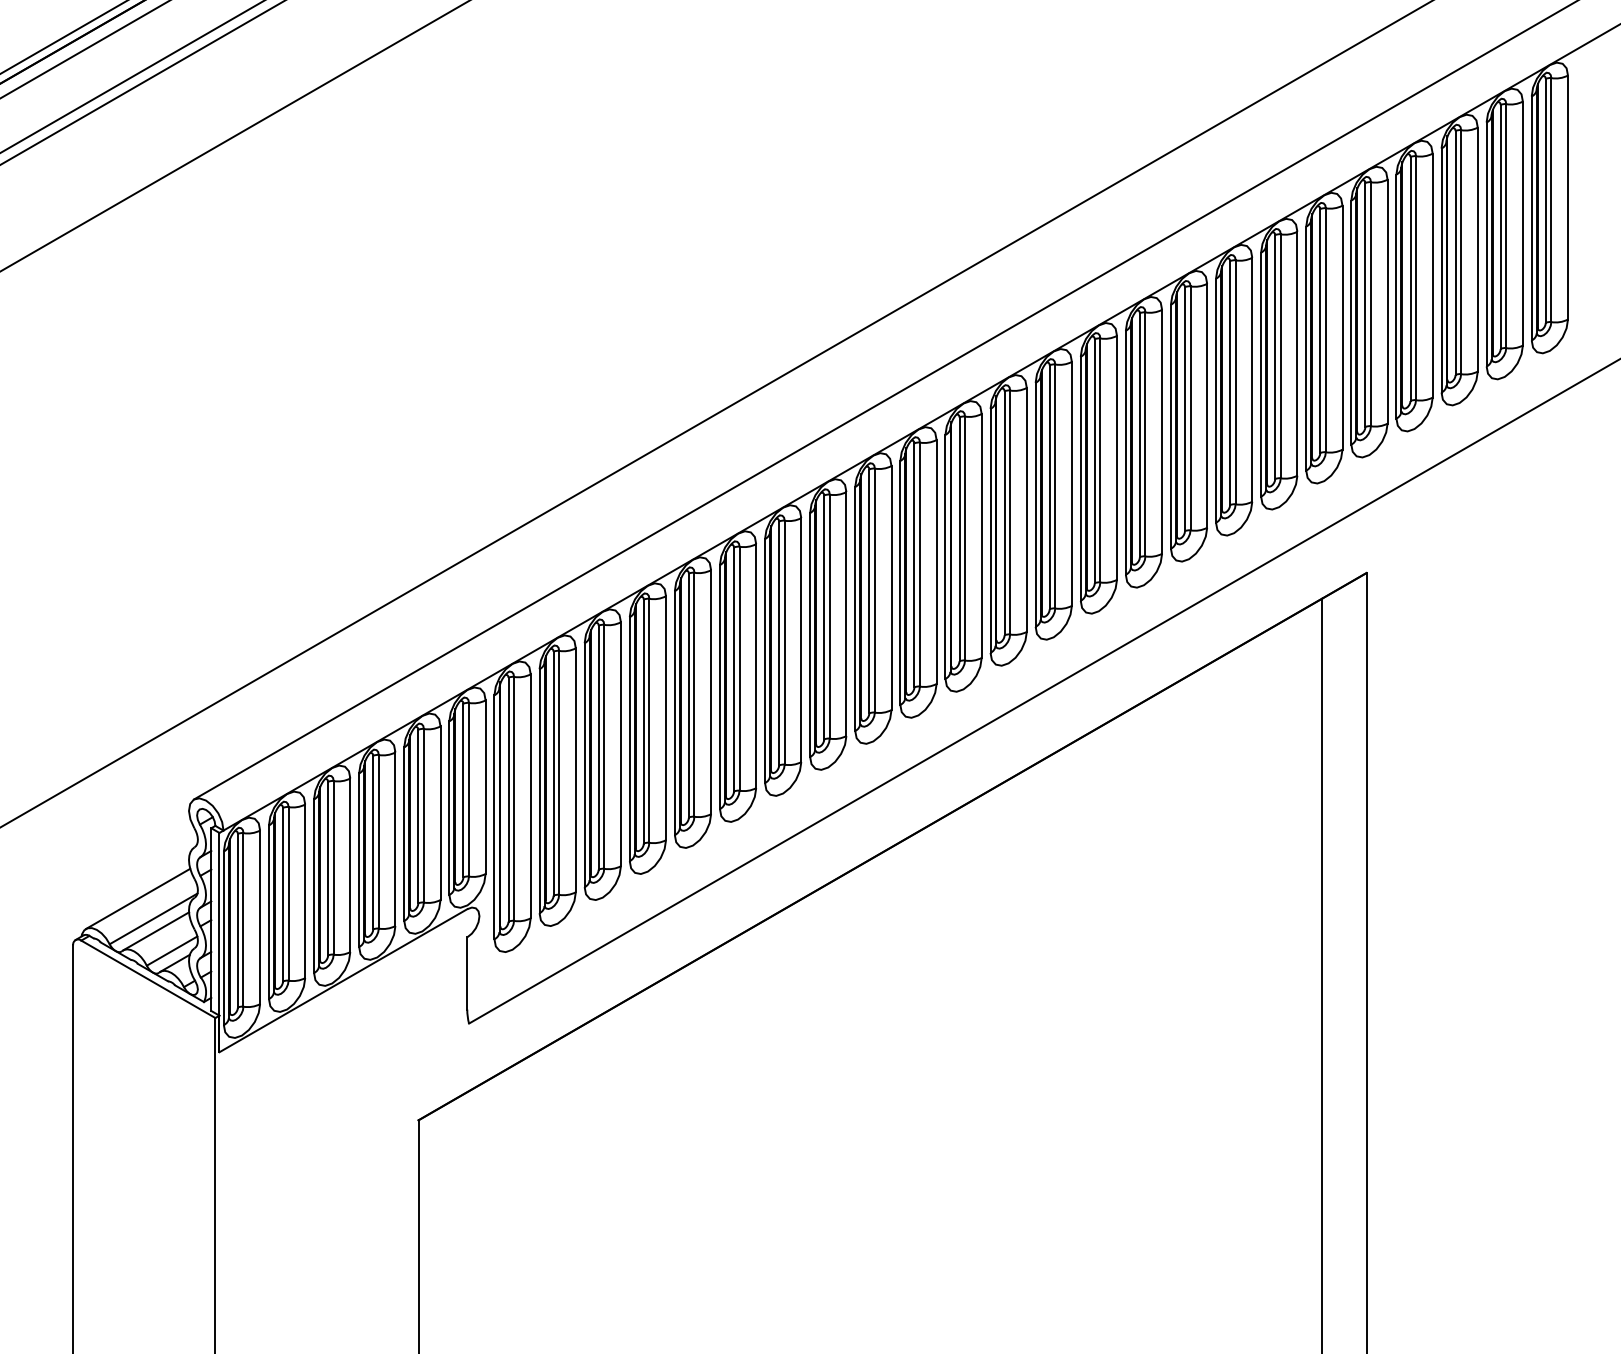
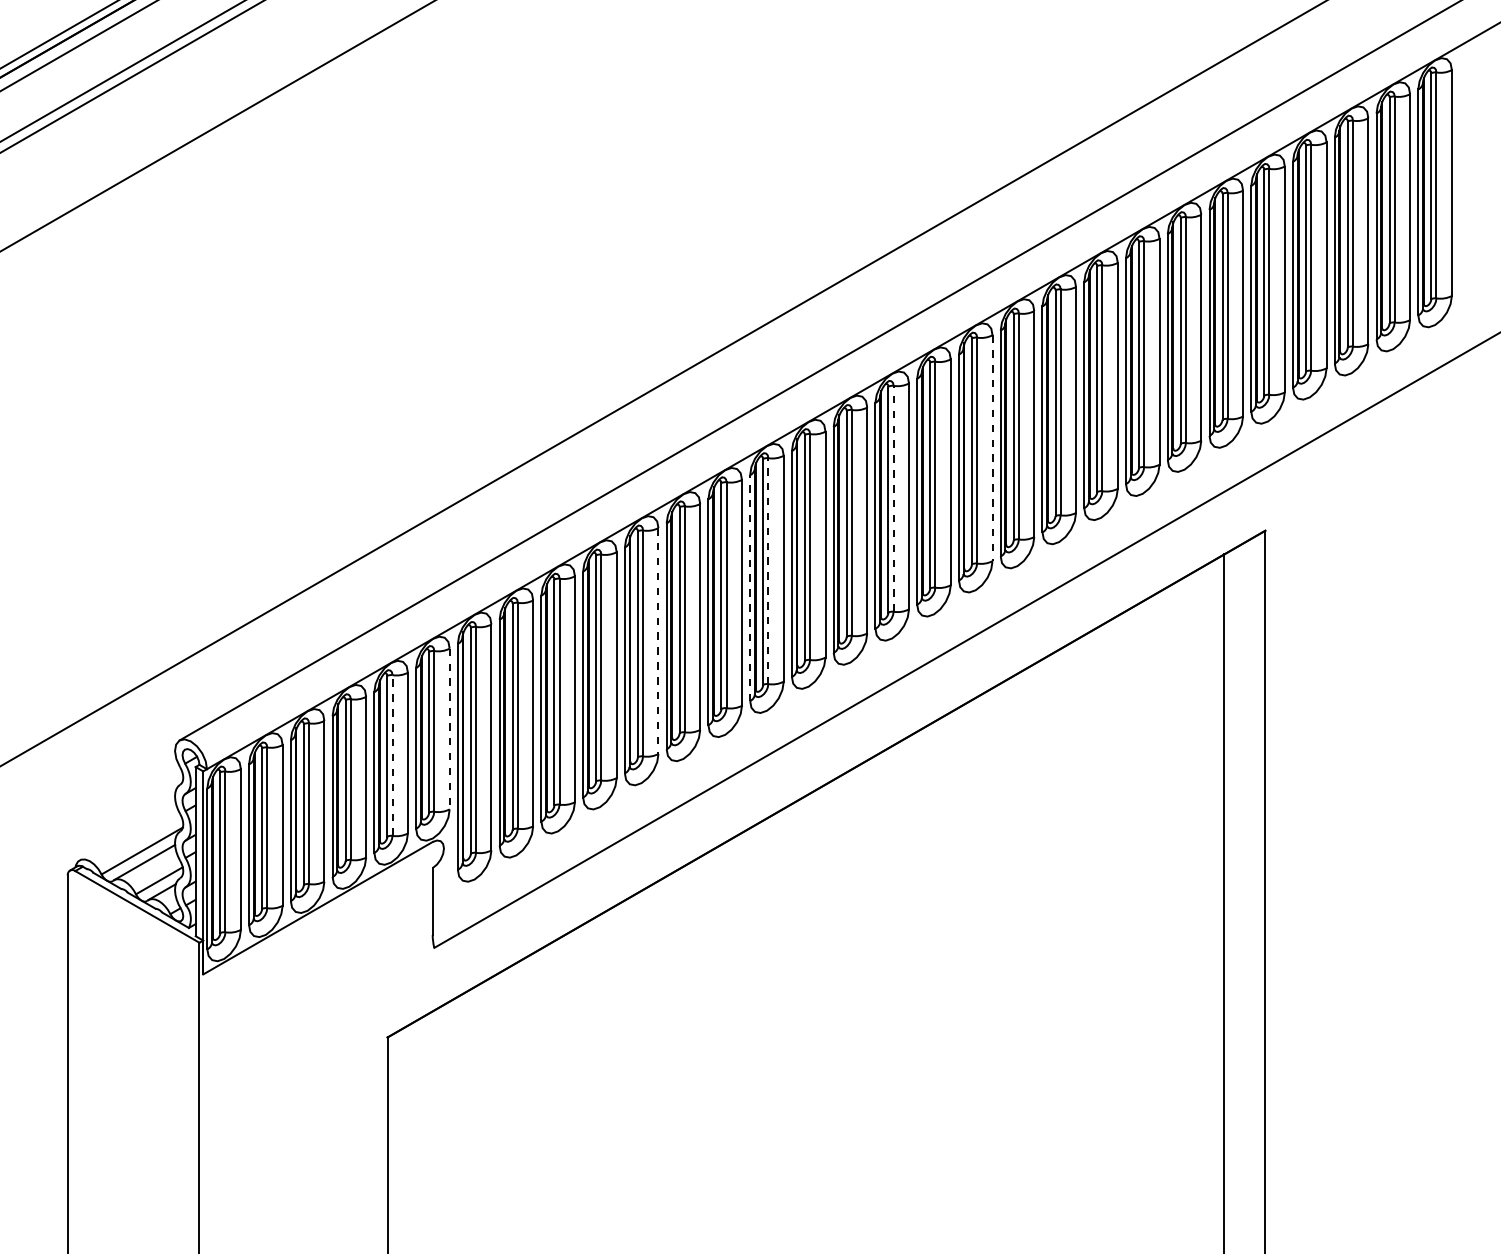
line: (1071, 484) -> (992, 448), solid -> dashed
line: (964, 538) -> (893, 498), solid -> dashed
line: (829, 617) -> (768, 571), solid -> dashed
line: (810, 635) -> (750, 588), solid -> dashed
line: (711, 692) -> (658, 641), solid -> dashed
line: (485, 787) -> (449, 729), solid -> dashed
line: (423, 815) -> (392, 755), solid -> dashed
line: (137, 898) -> (127, 832), removed

